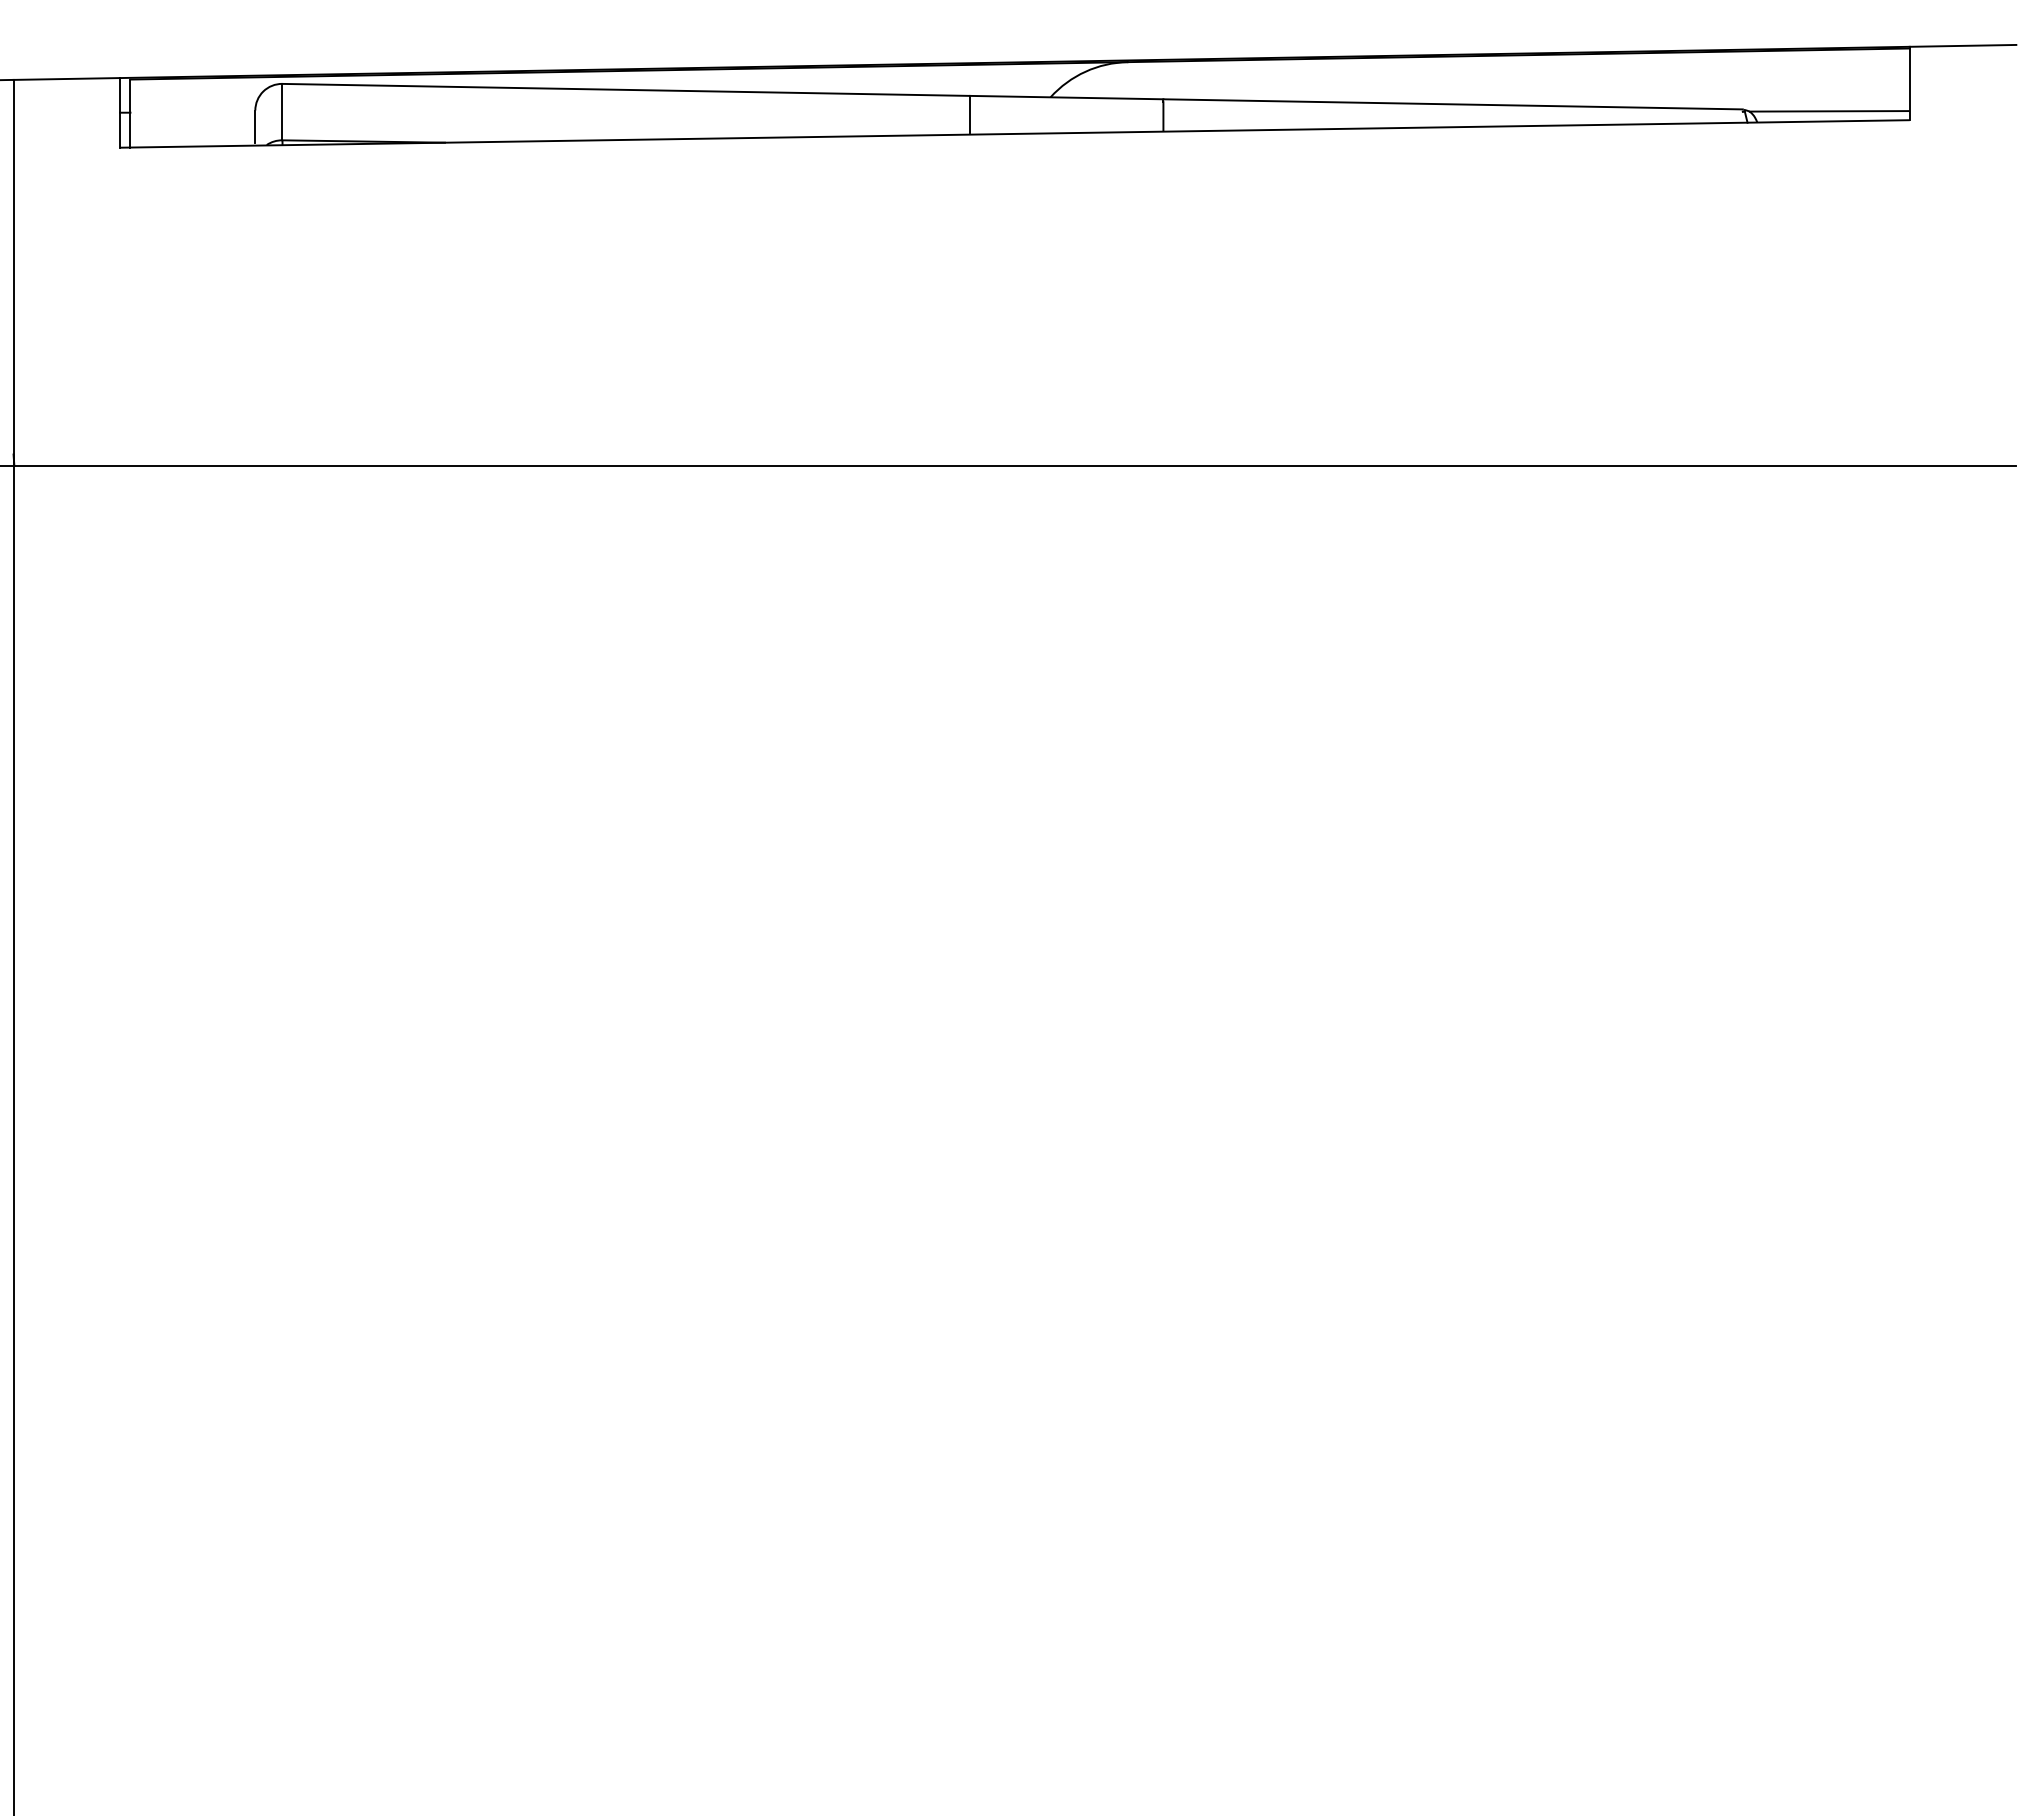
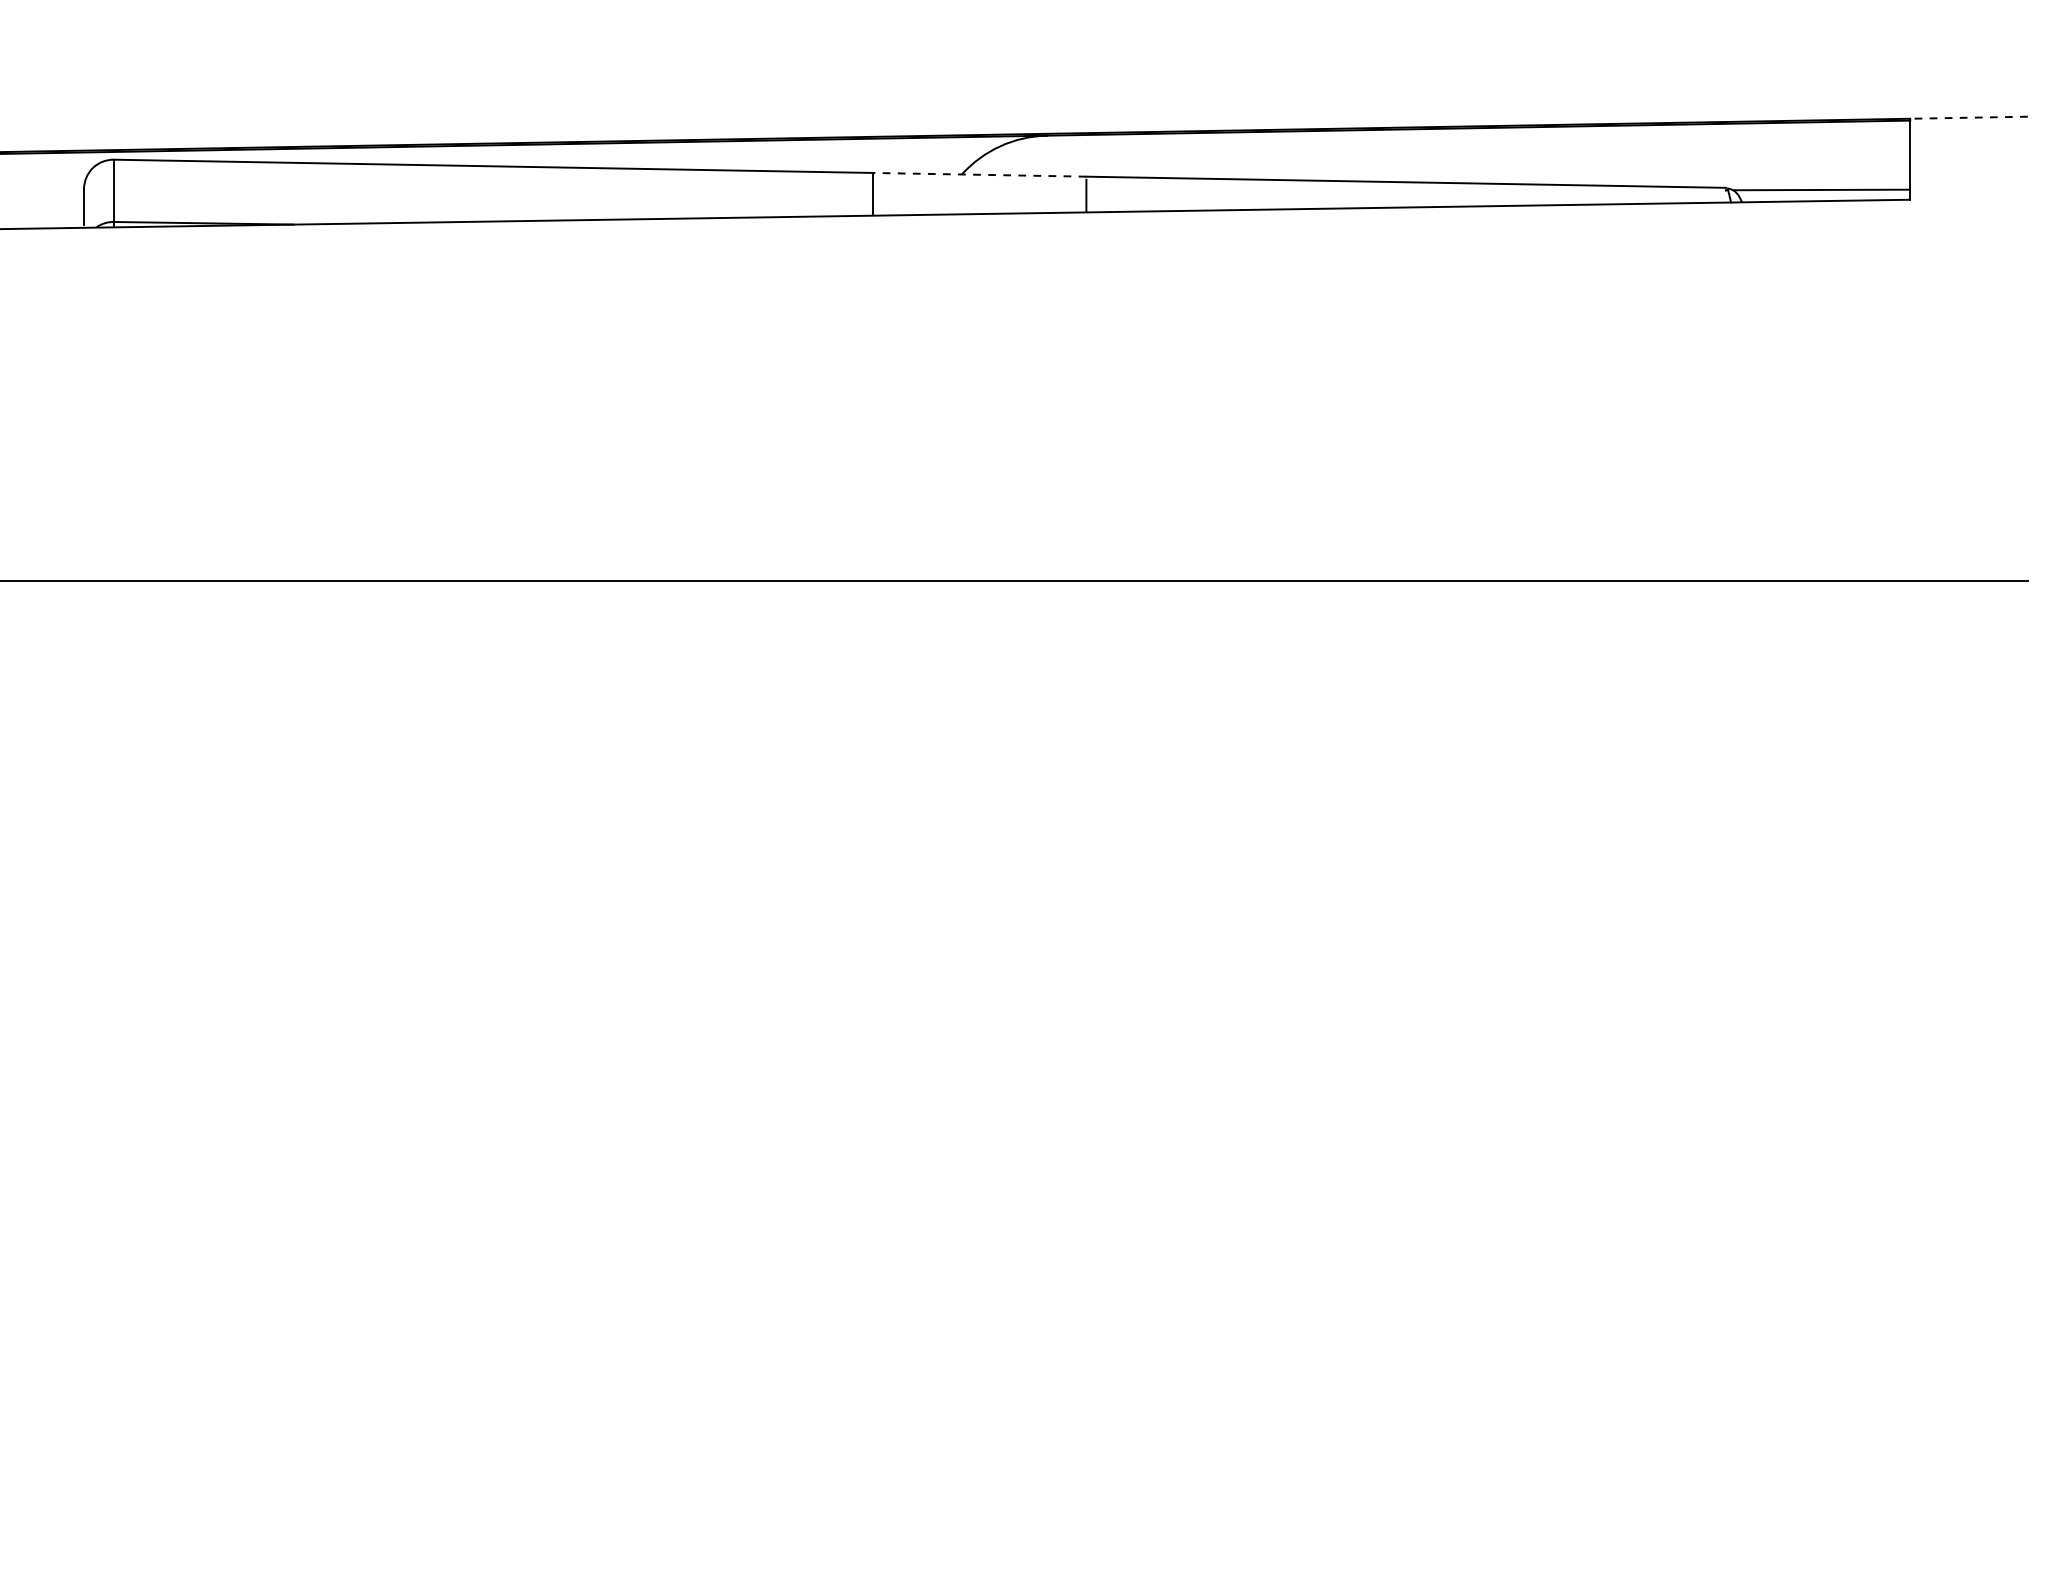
line: (1962, 45) -> (1968, 117), solid -> dashed
line: (1066, 97) -> (979, 174), solid -> dashed

